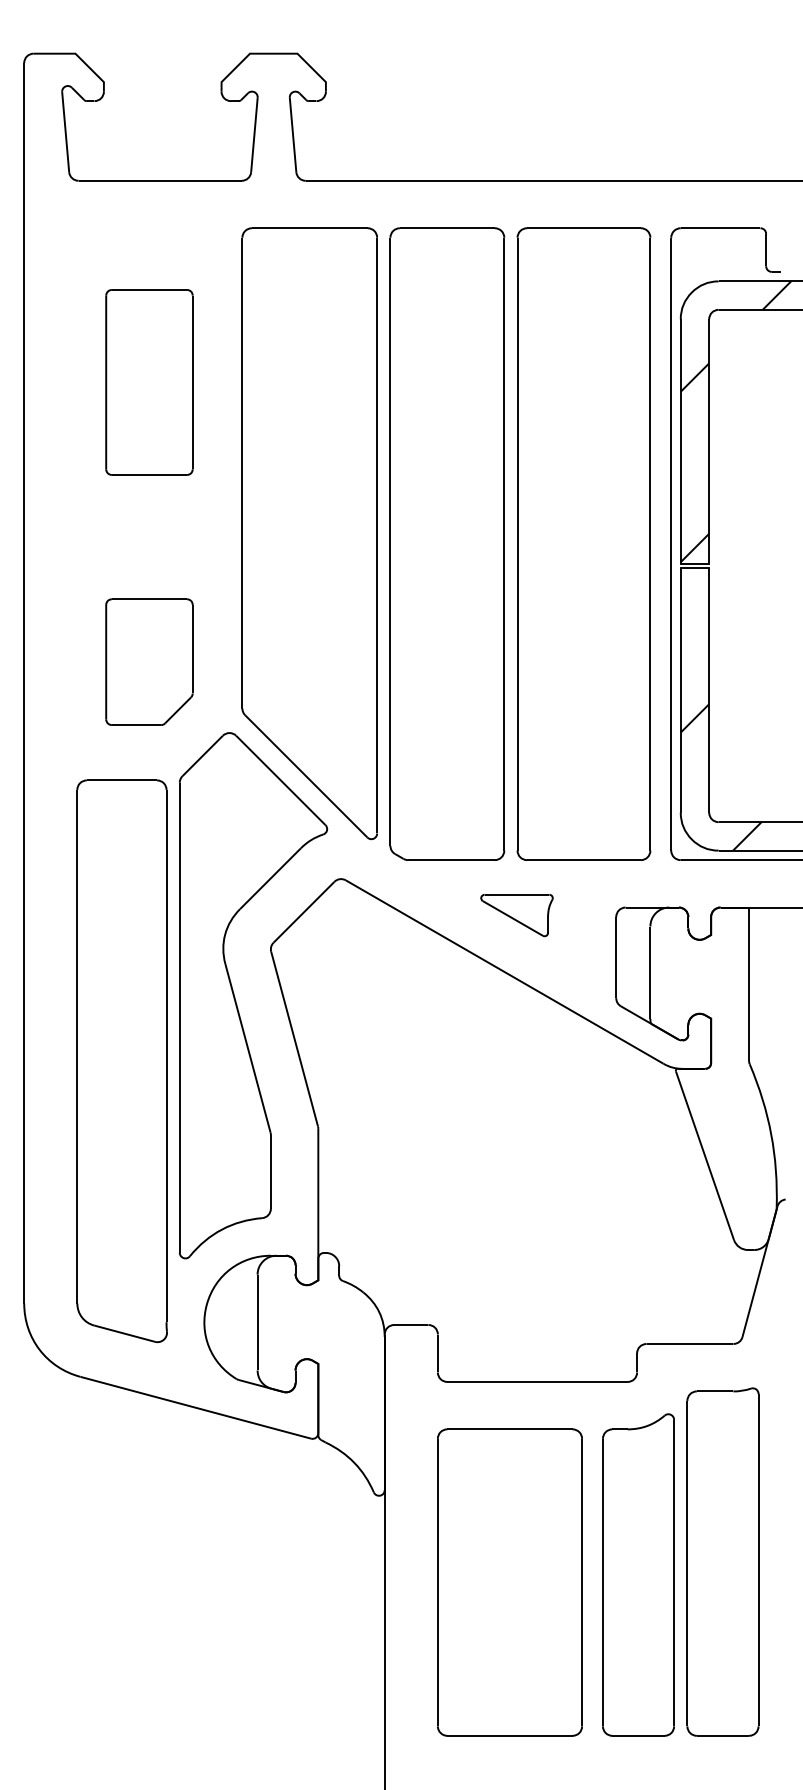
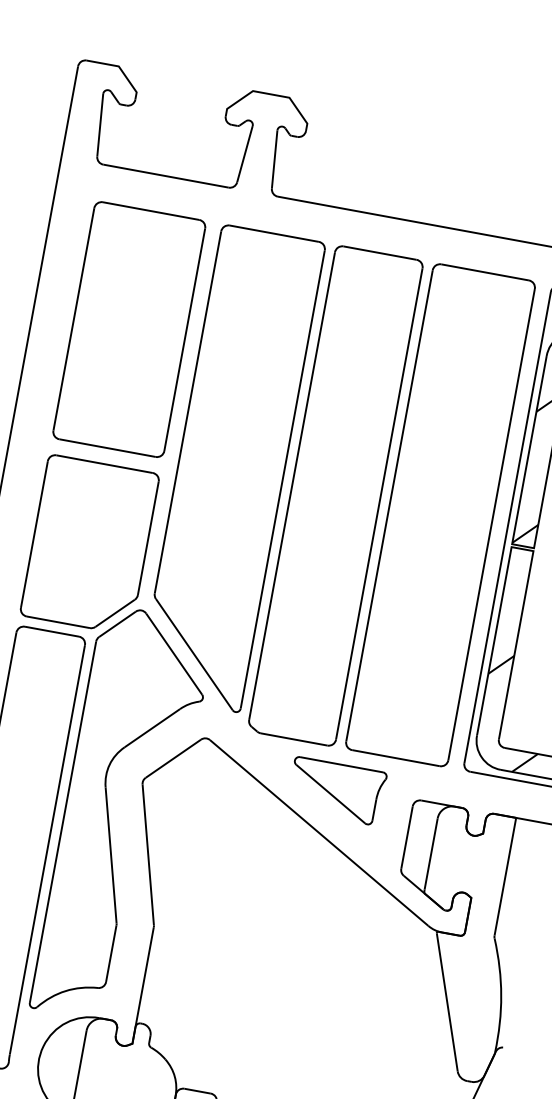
part: (149, 382) -> (129, 329), size x1.67
part: (149, 661) -> (89, 544), size x1.67
part: (516, 915) -> (336, 791), size x1.67

